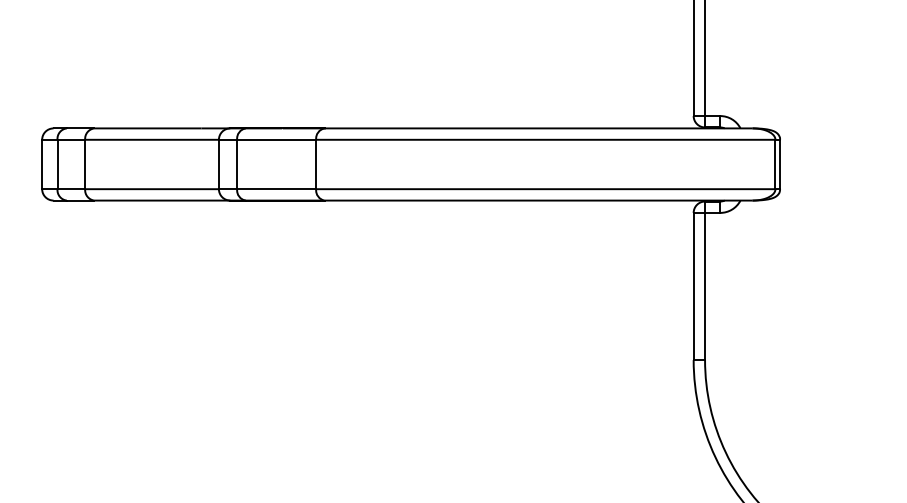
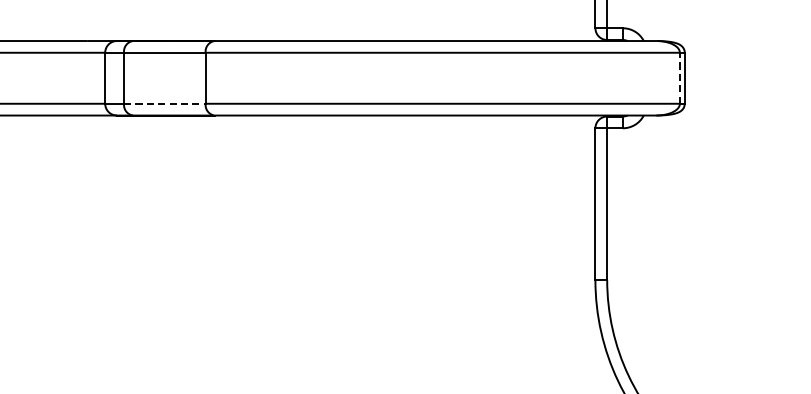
line: (775, 164) -> (679, 78), solid -> dashed
line: (276, 189) -> (164, 104), solid -> dashed

